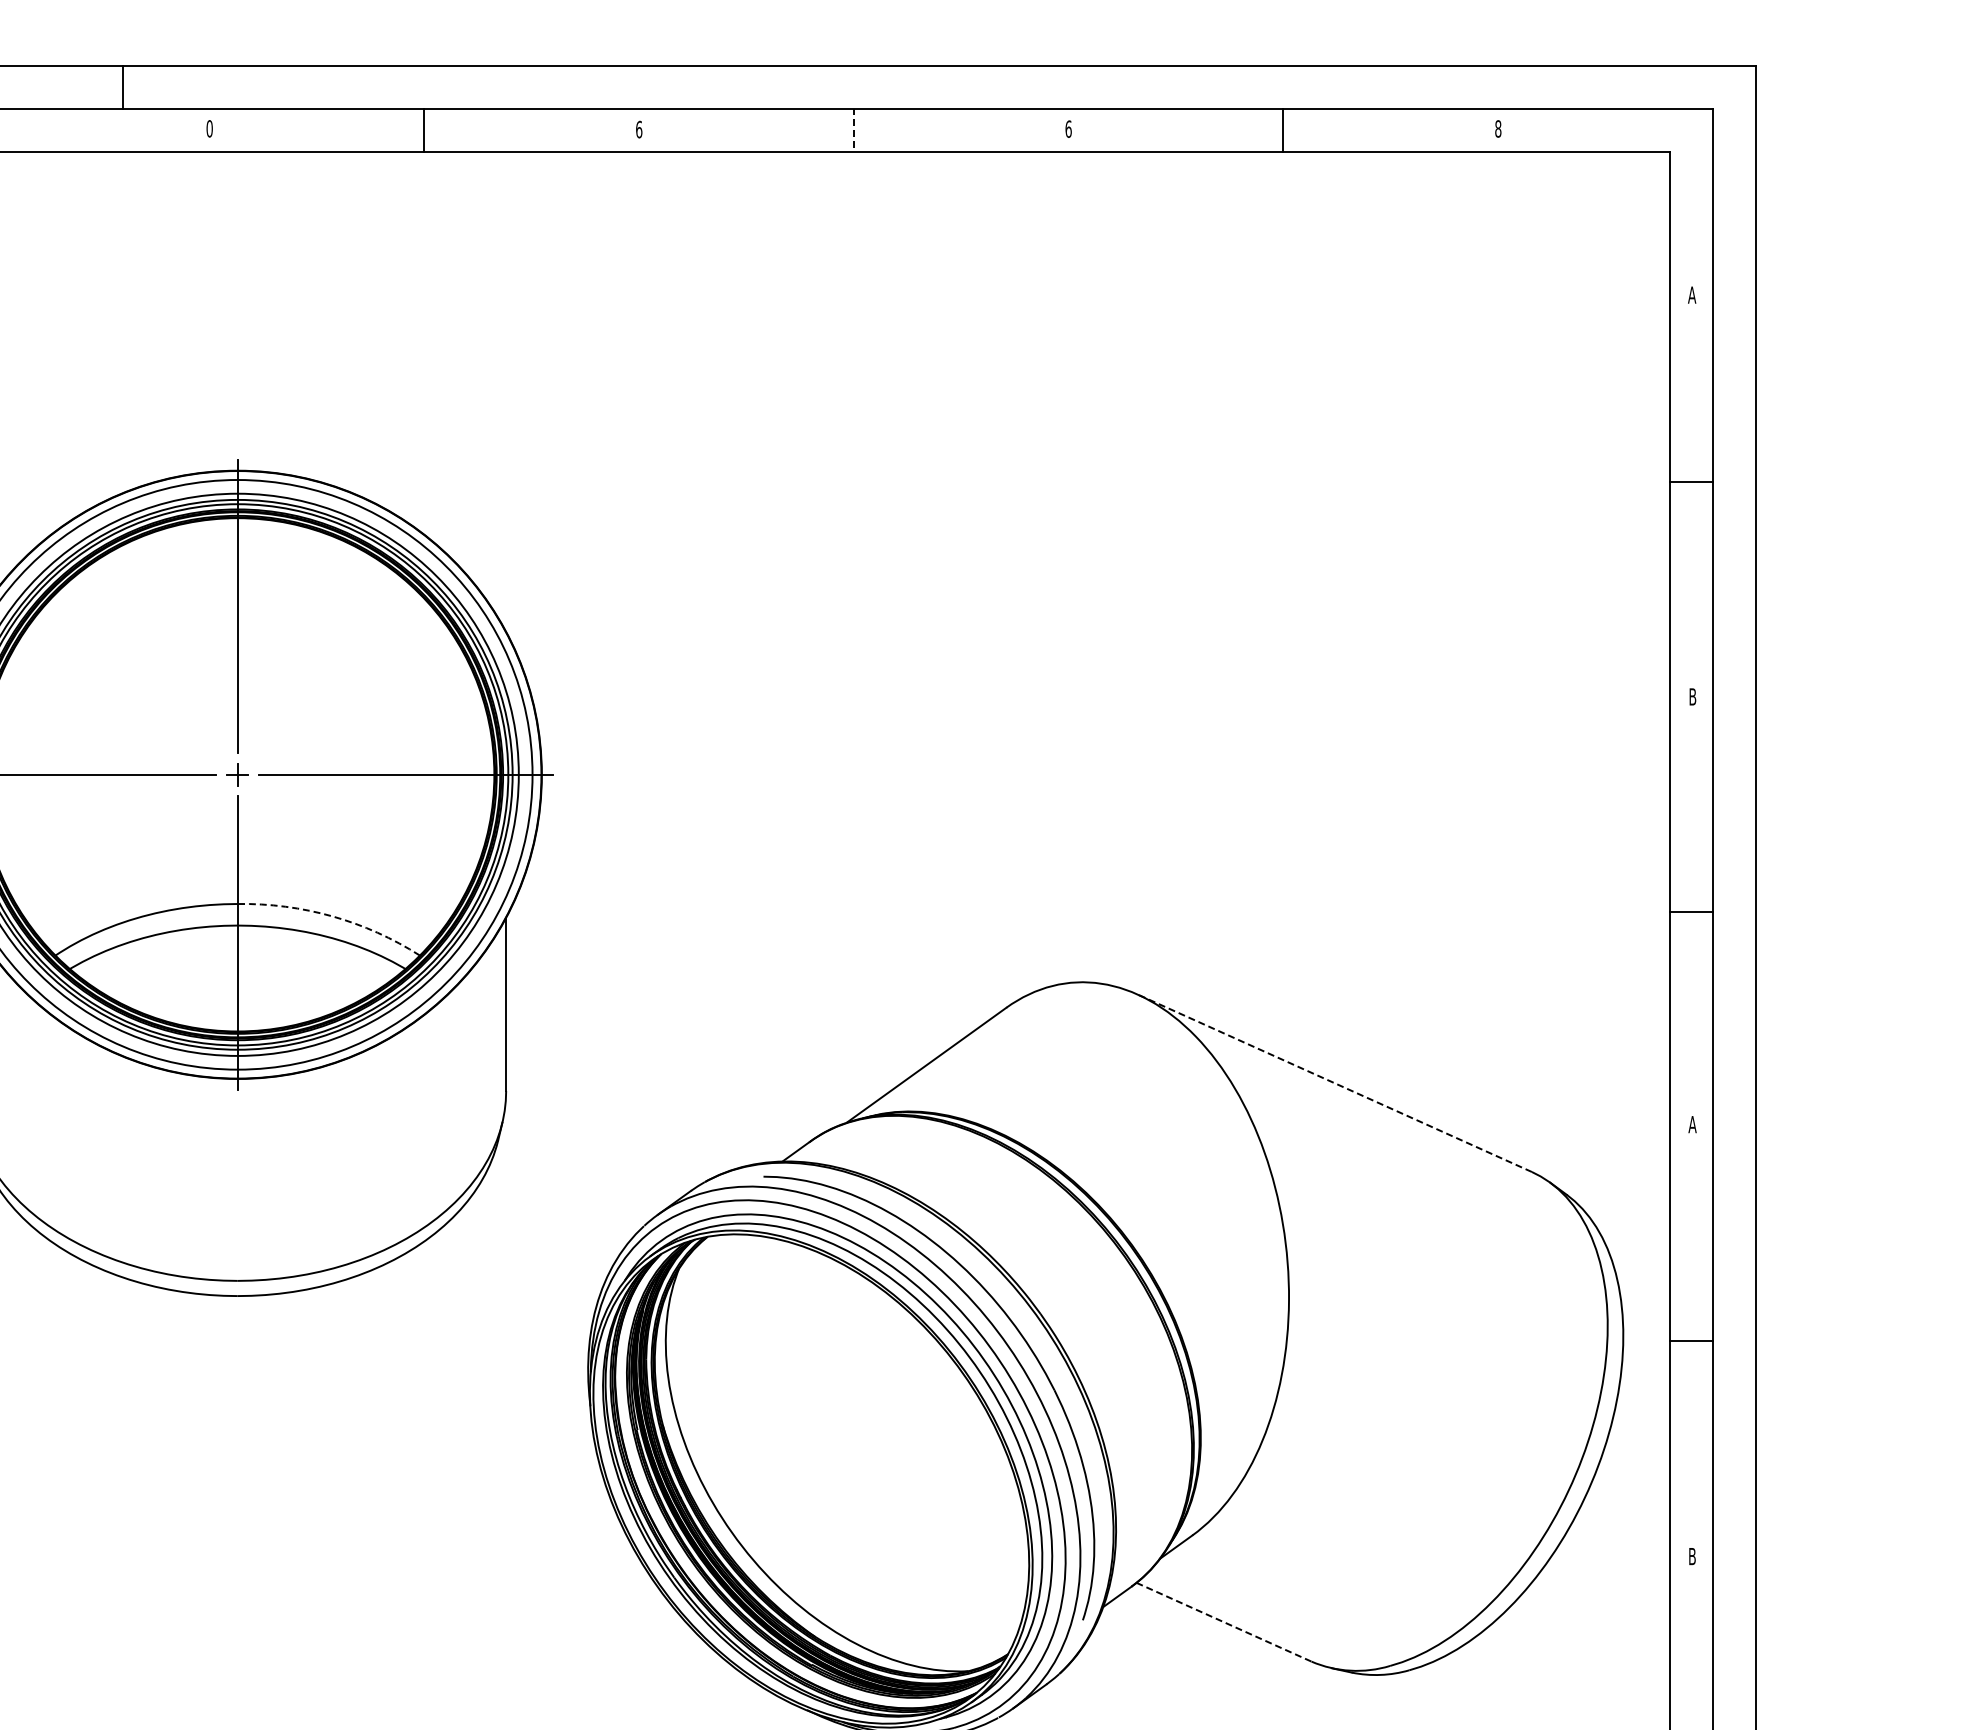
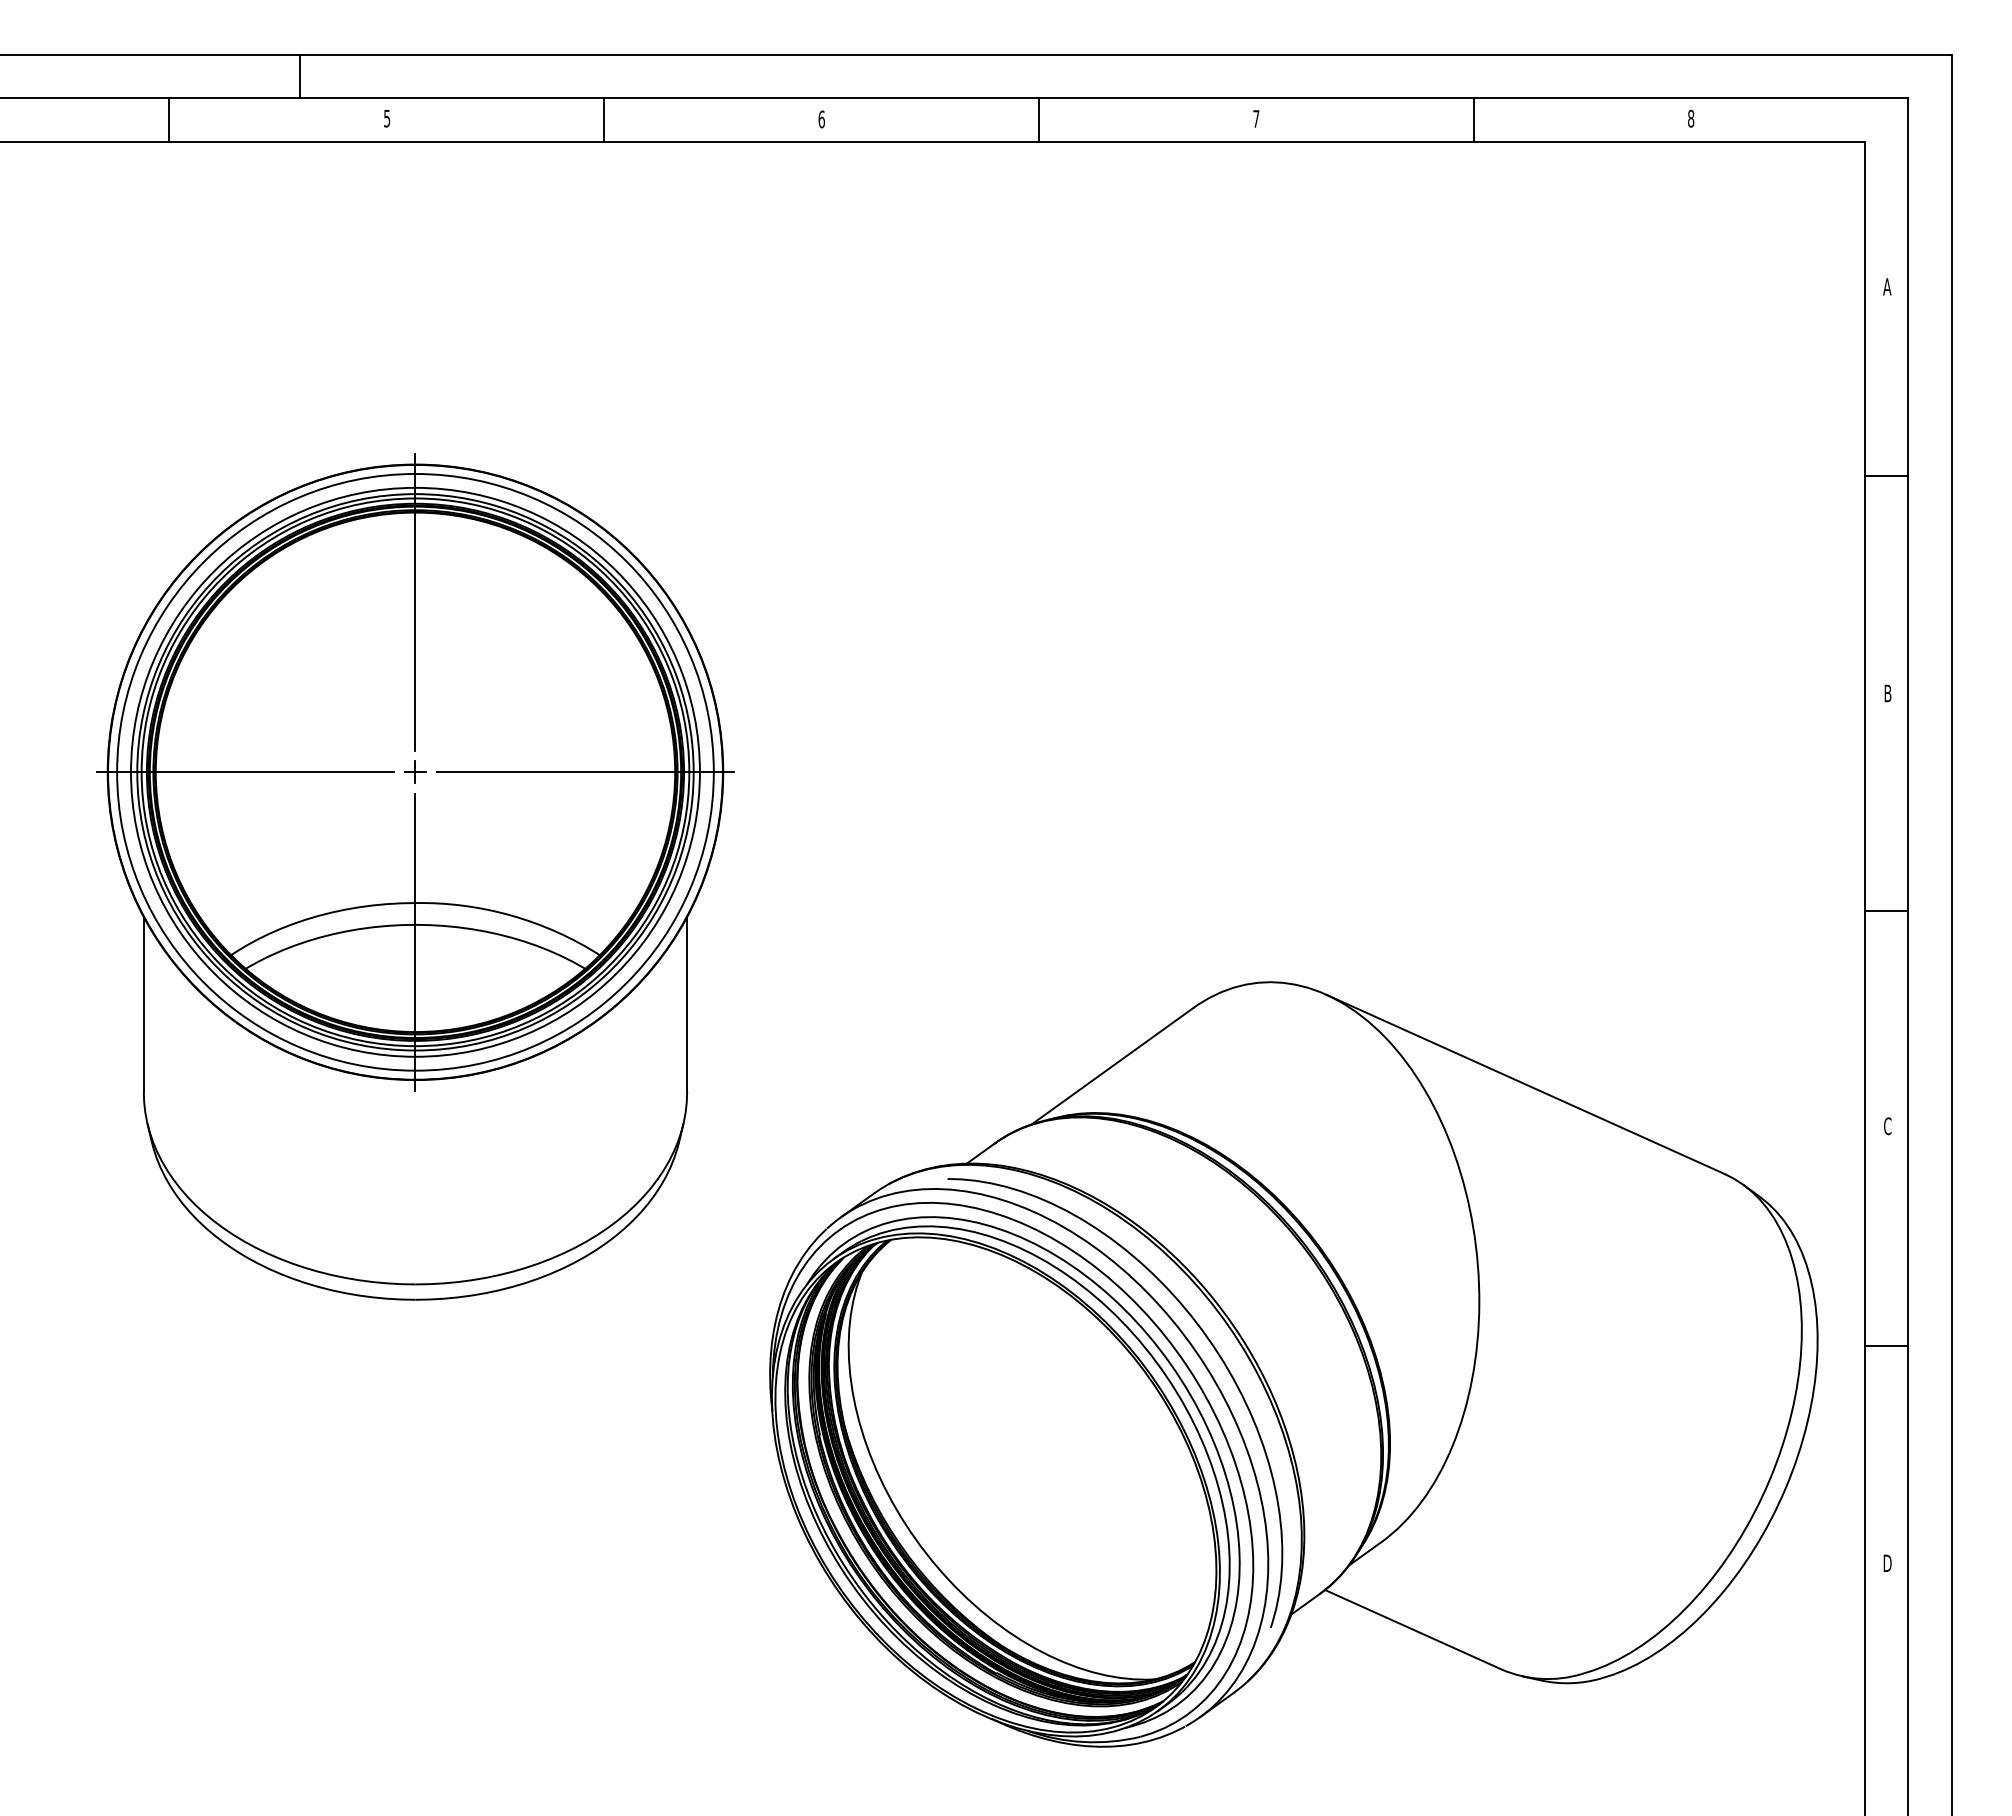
text: (210, 128) -> (387, 118), 0 -> 5
text: (1068, 128) -> (1256, 118), 6 -> 7
line: (853, 129) -> (1038, 119), dashed -> solid
arc: (332, 916) -> (511, 915), dashed -> solid
line: (1334, 1083) -> (1525, 1084), dashed -> solid
text: (1692, 1124) -> (1887, 1126), A -> C
text: (1692, 1555) -> (1887, 1562), B -> D
line: (1224, 1622) -> (1414, 1630), dashed -> solid

